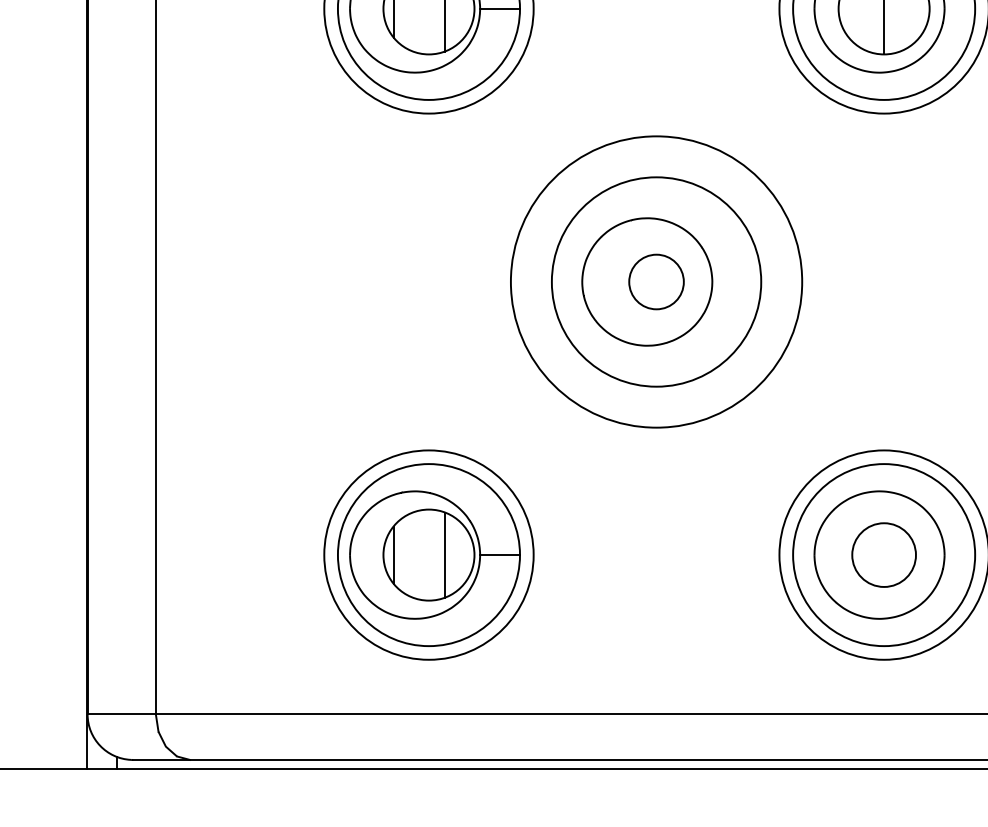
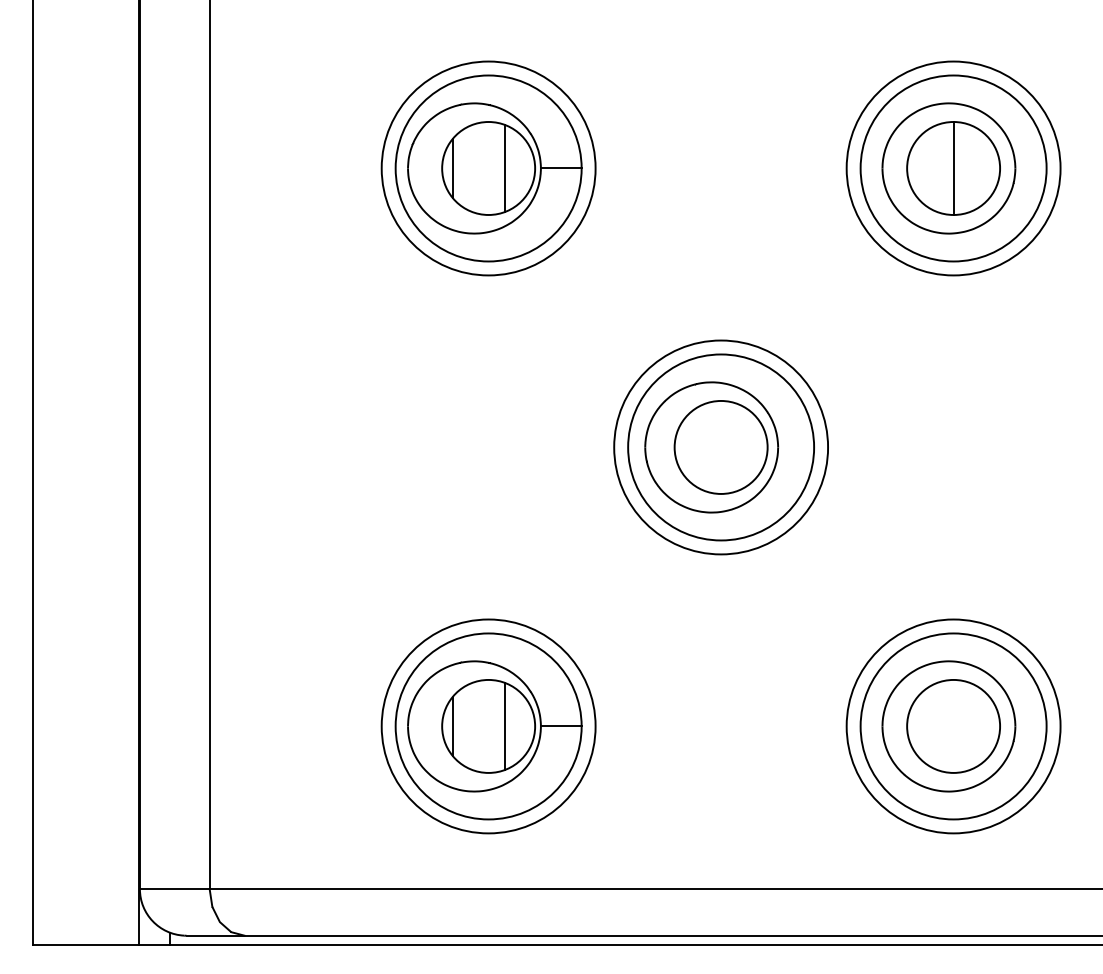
circle: (655, 281) -> (720, 446), size x1.67
circle: (656, 282) -> (721, 447), size x0.62
circle: (884, 554) -> (953, 725), size x1.43

